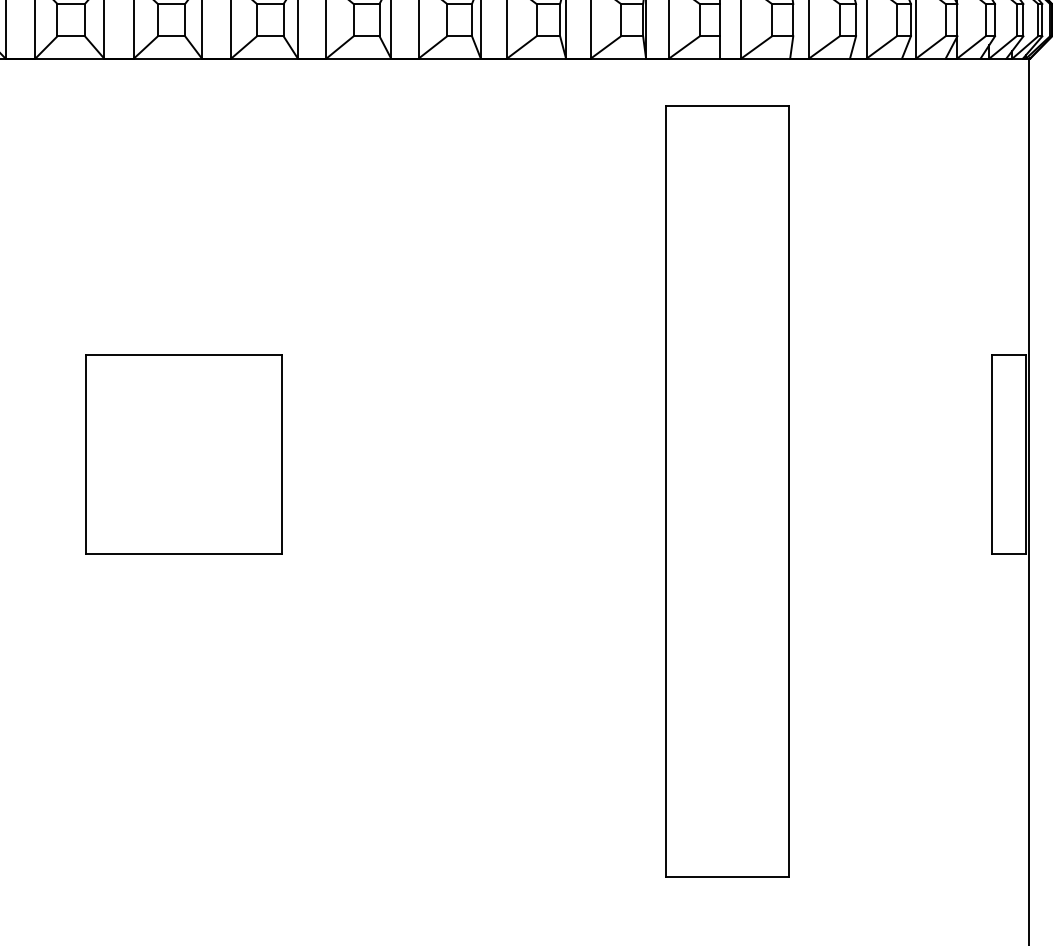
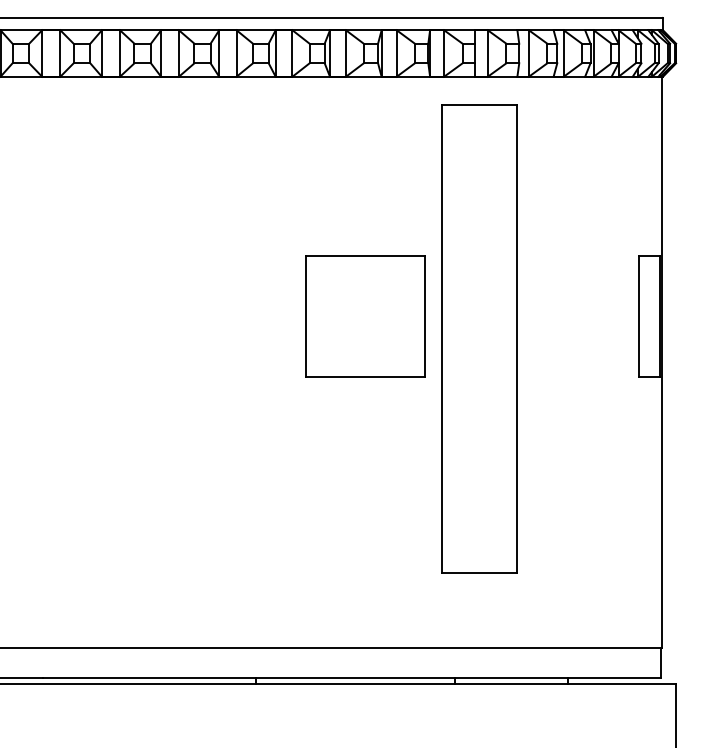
part: (184, 454) -> (365, 316), moved

